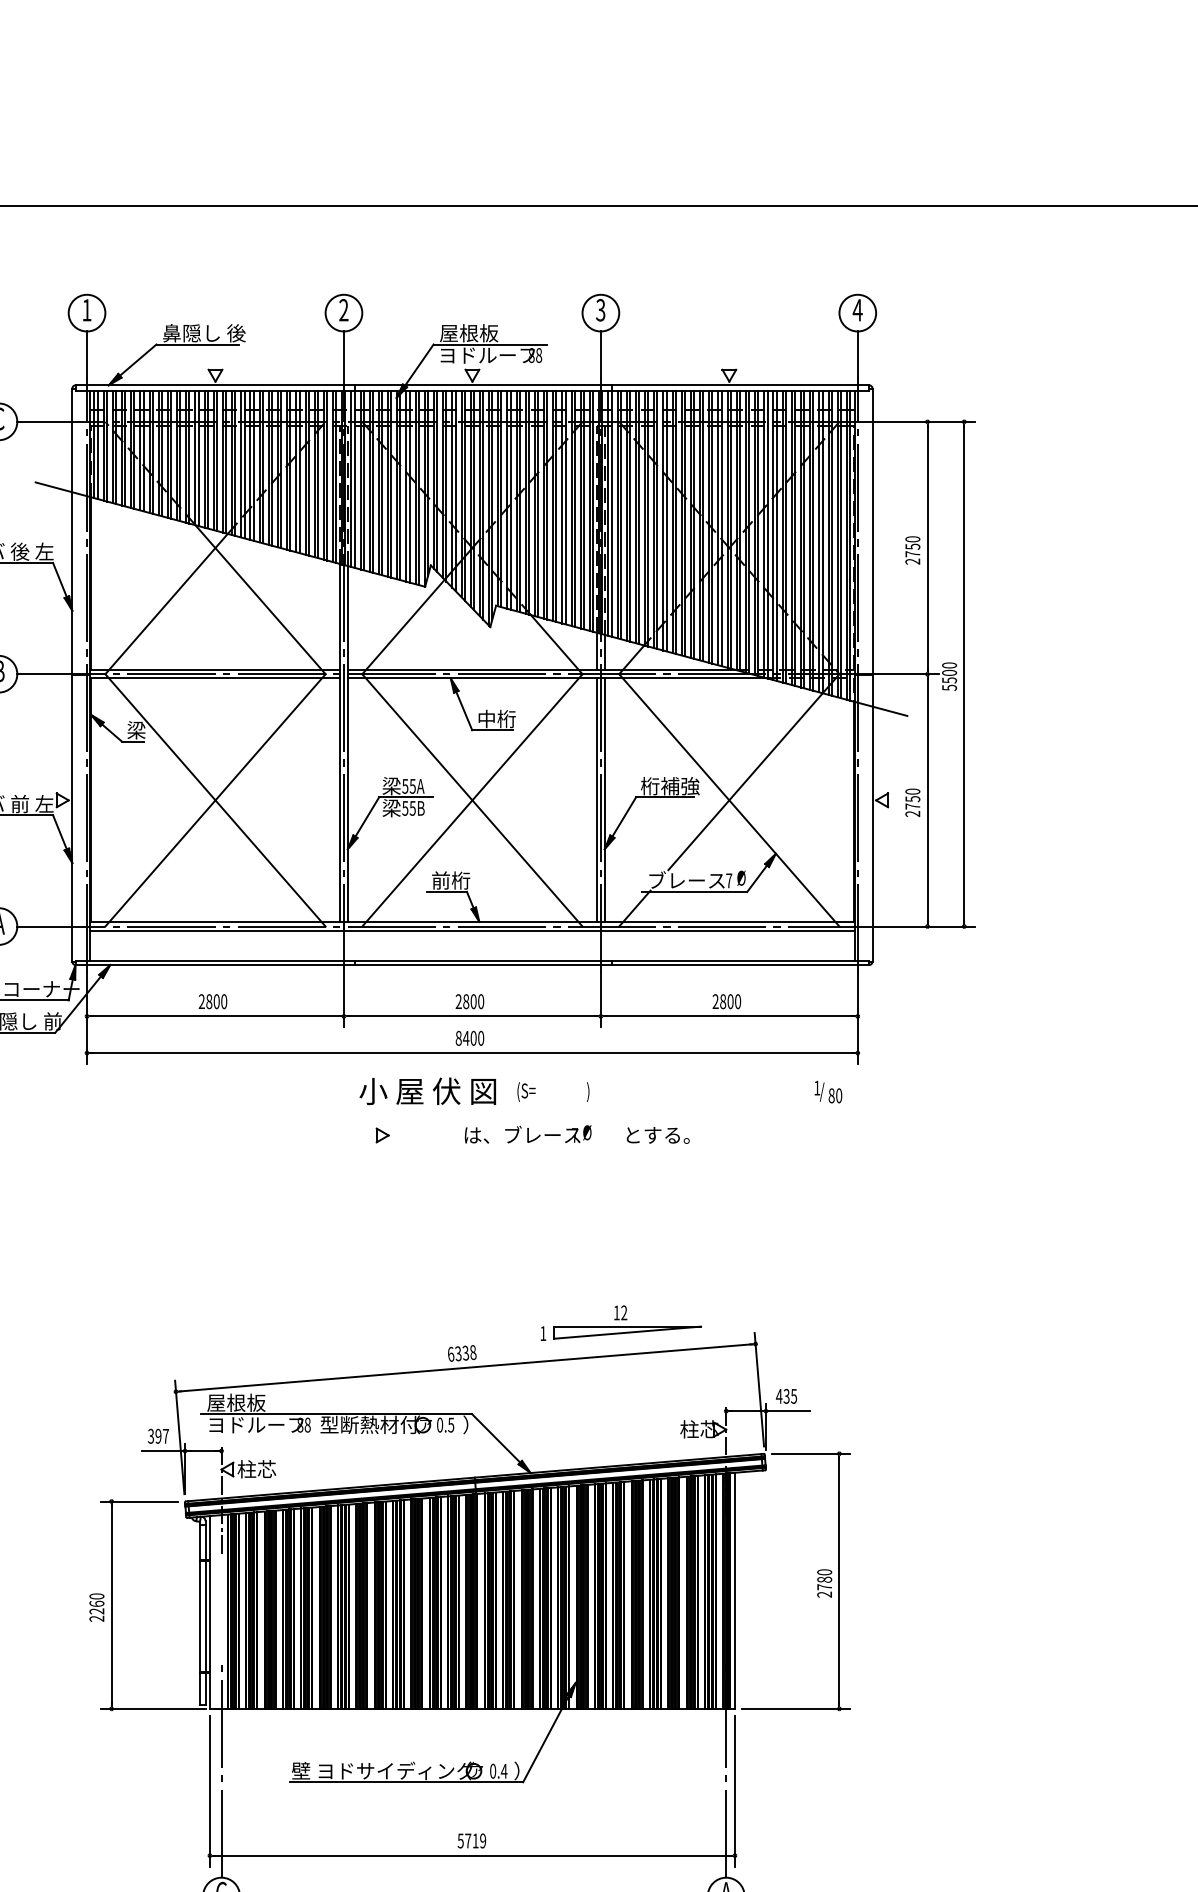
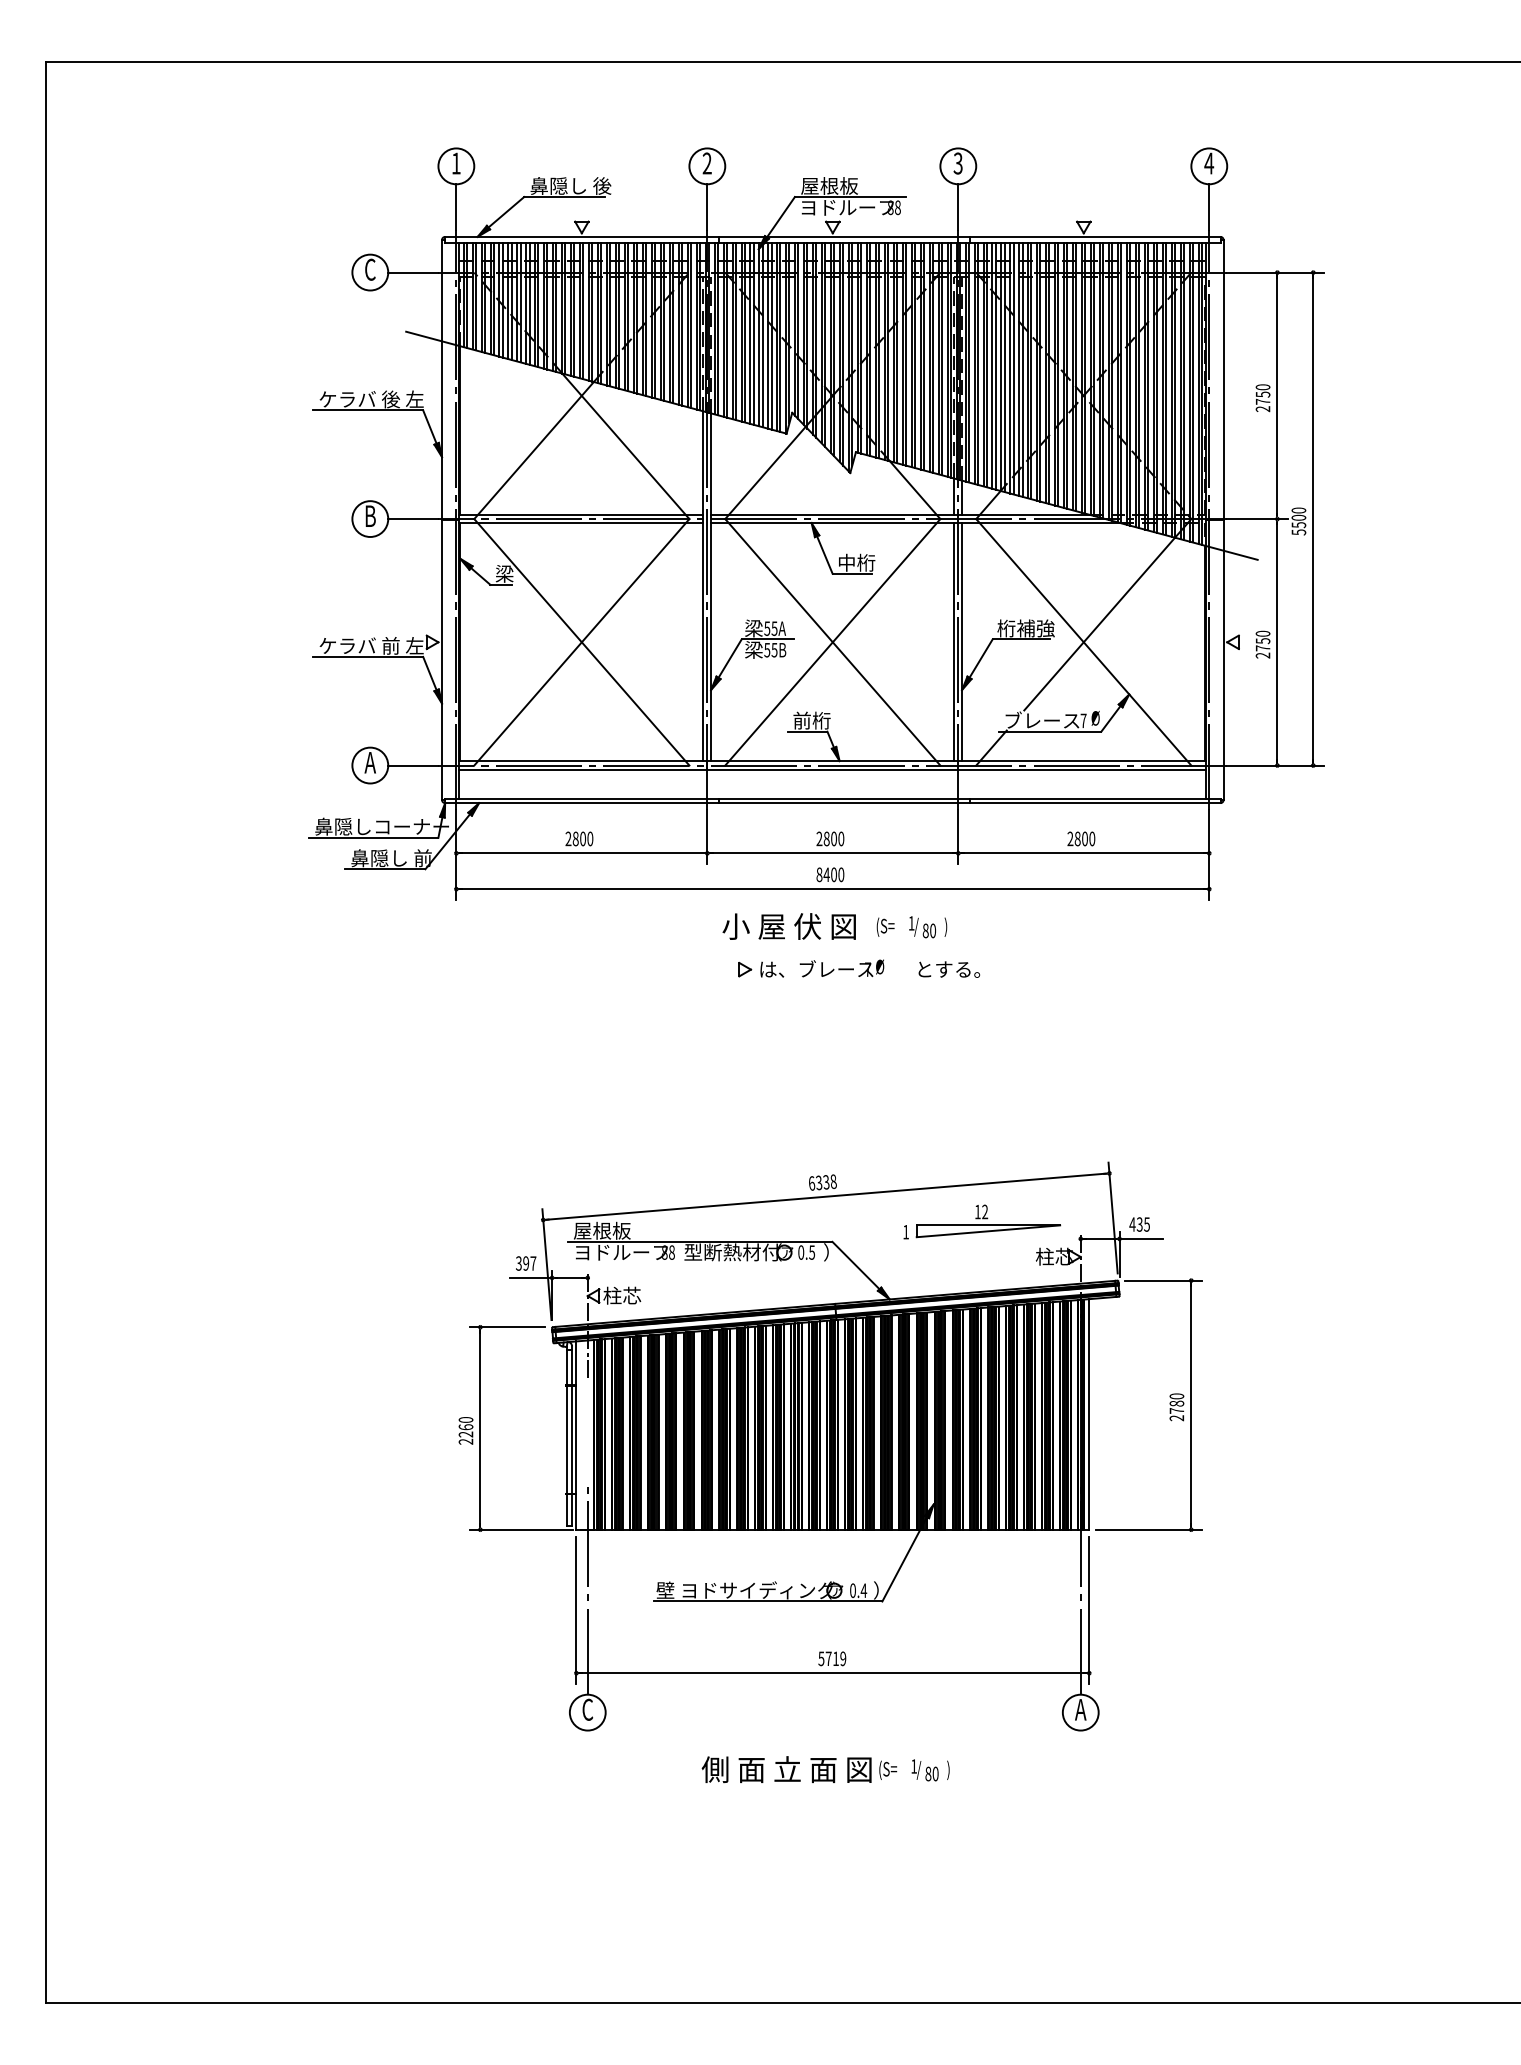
text: (828, 1092) -> (922, 927), moved
text: (577, 1134) -> (870, 968), moved
part: (621, 1322) -> (982, 1221), moved

